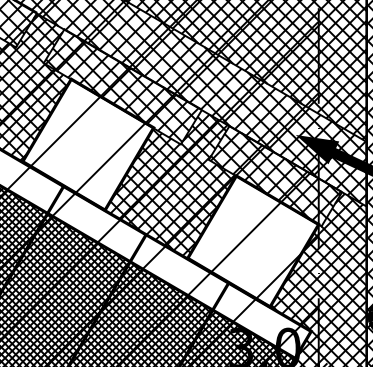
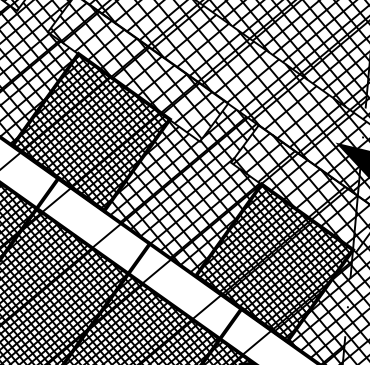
hatch: (88, 143) -> (91, 130), added
hatch: (253, 240) -> (274, 261), added

